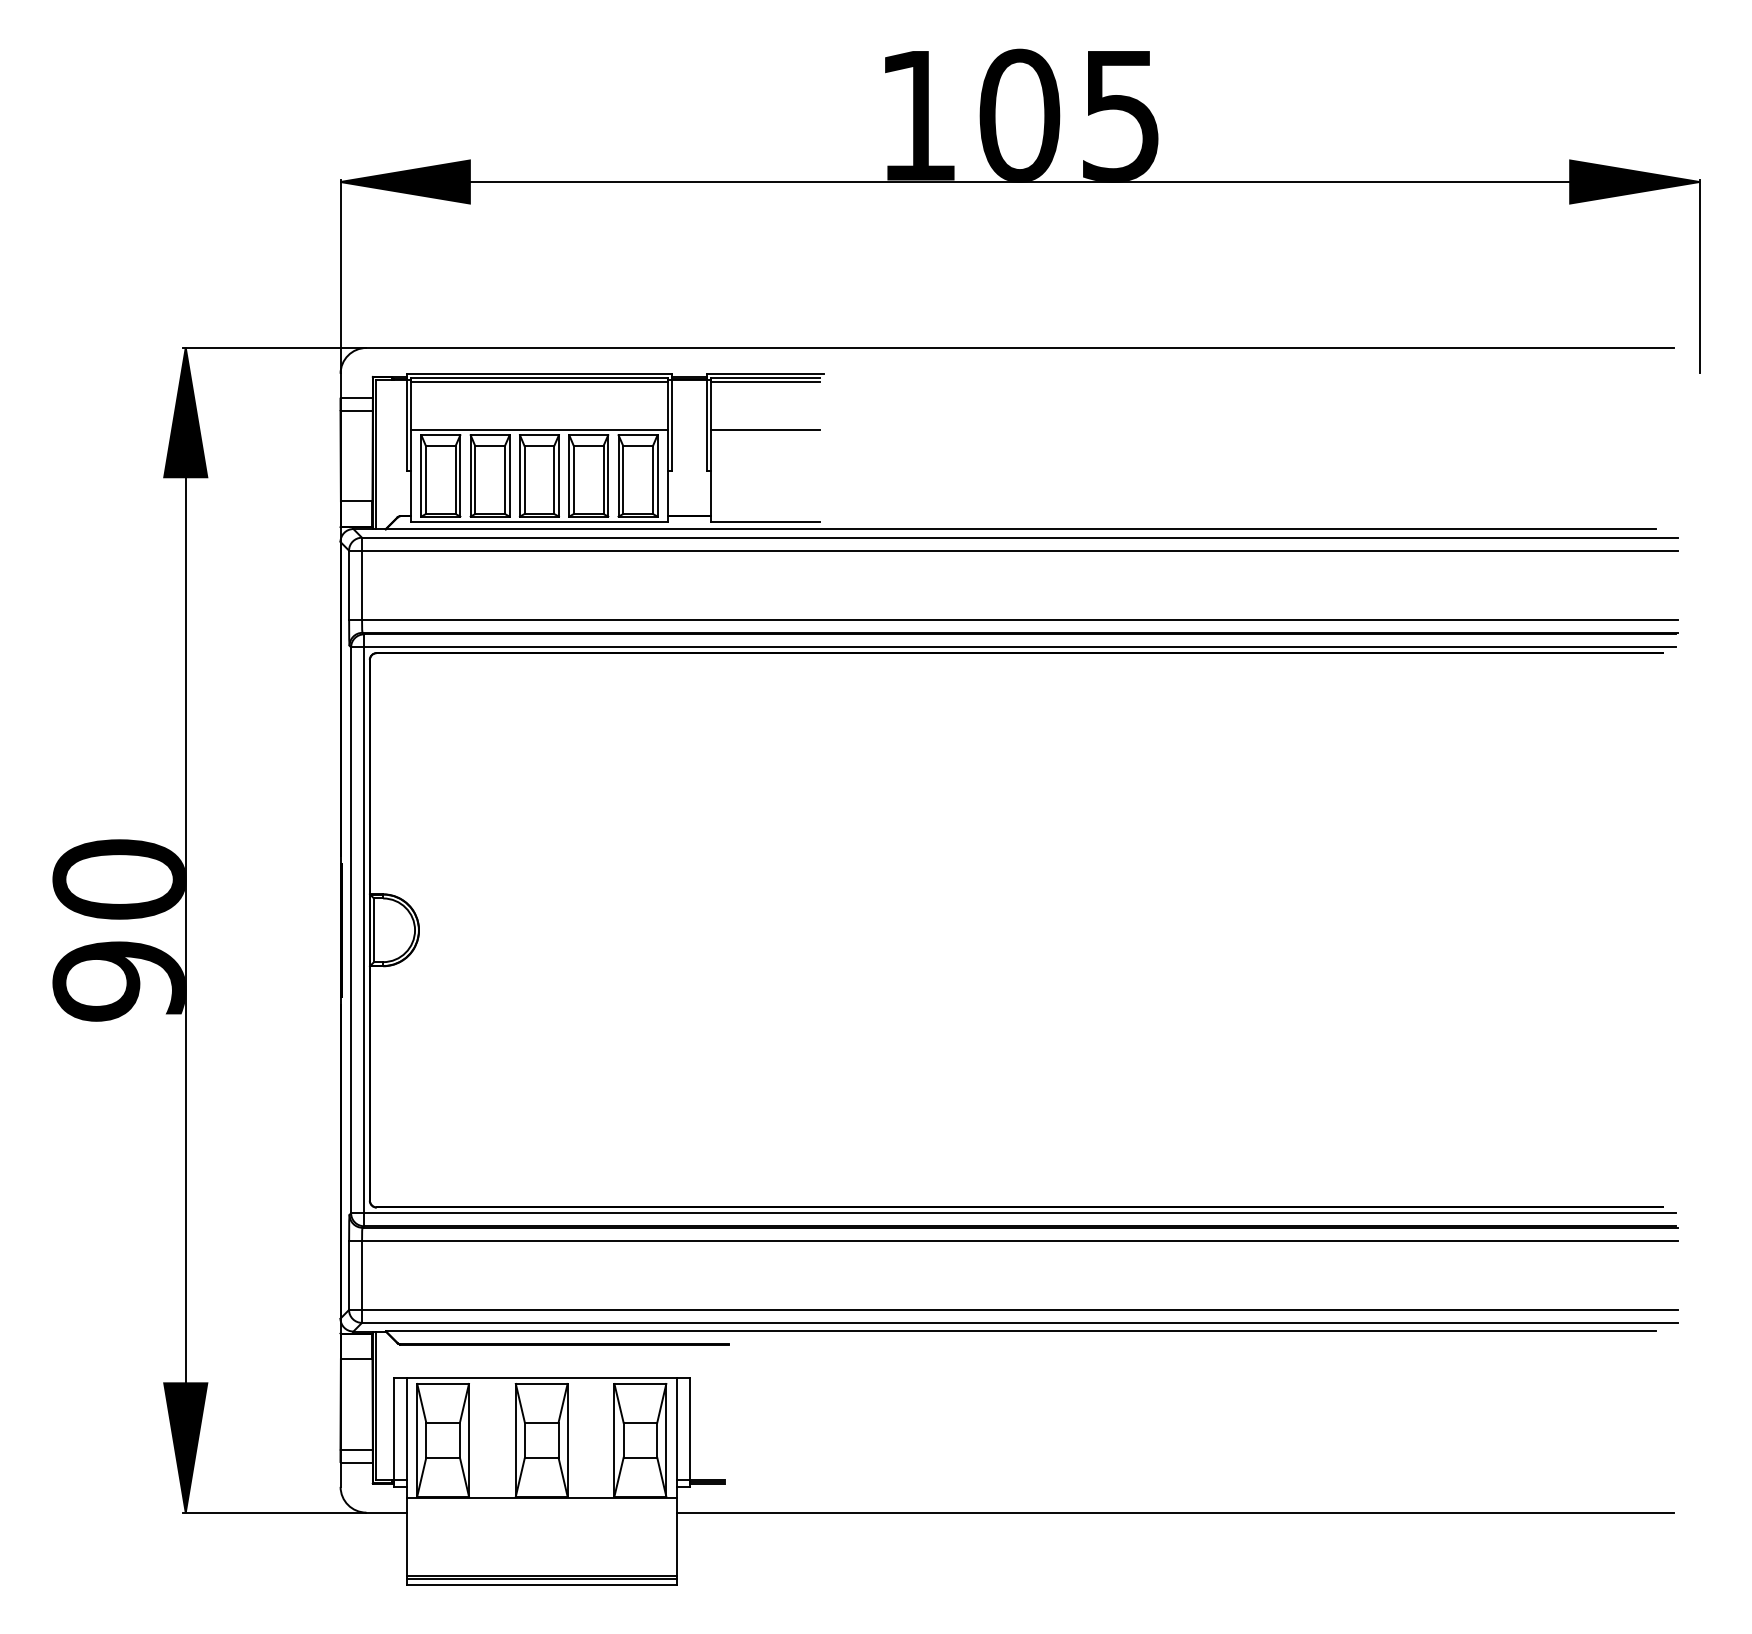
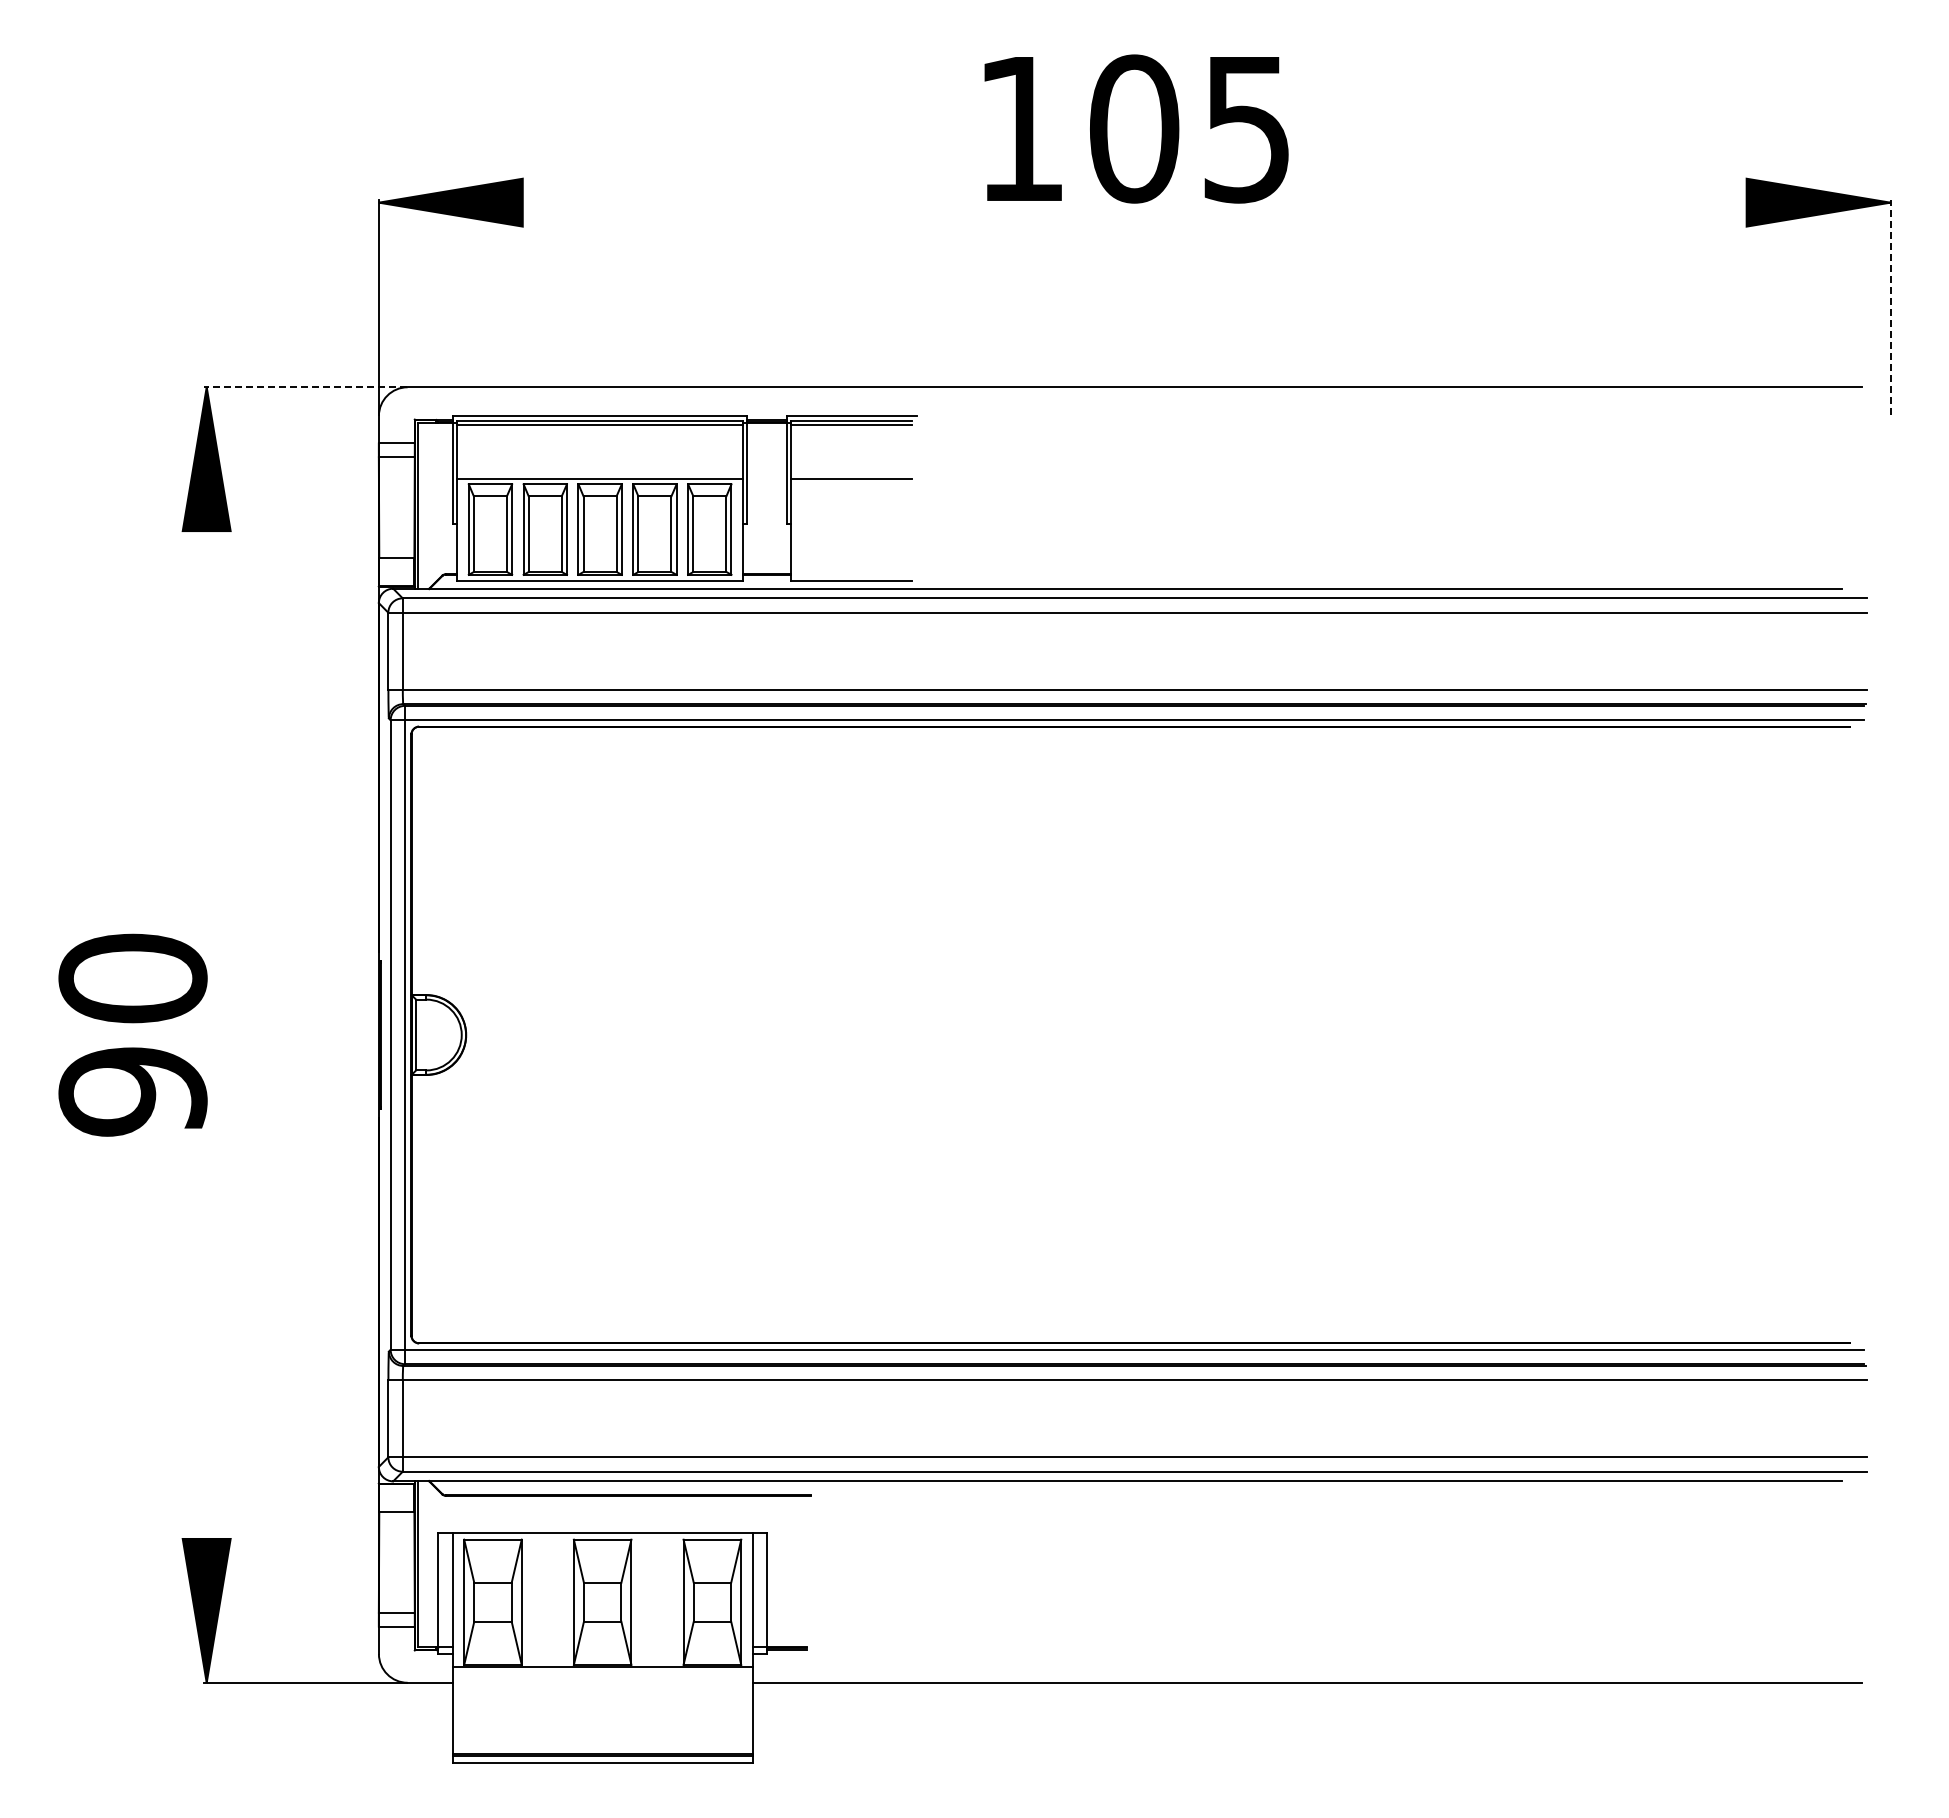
line: (1019, 181) -> (1134, 202), removed
line: (1699, 276) -> (1890, 307), solid -> dashed
line: (273, 348) -> (304, 387), solid -> dashed
line: (185, 929) -> (206, 1034), removed

